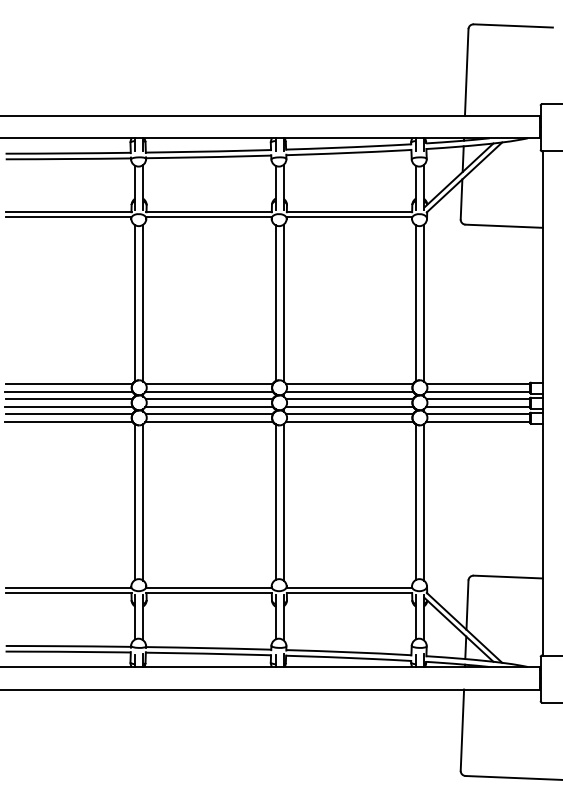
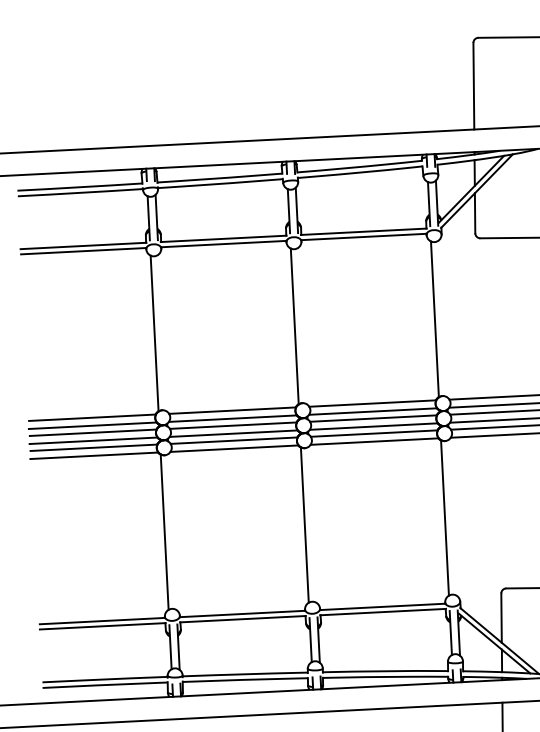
line: (143, 302) -> (162, 332), removed
line: (283, 302) -> (302, 325), removed
line: (424, 302) -> (443, 318), removed
line: (143, 502) -> (172, 532), removed
line: (283, 502) -> (312, 524), removed
line: (424, 502) -> (453, 517), removed

